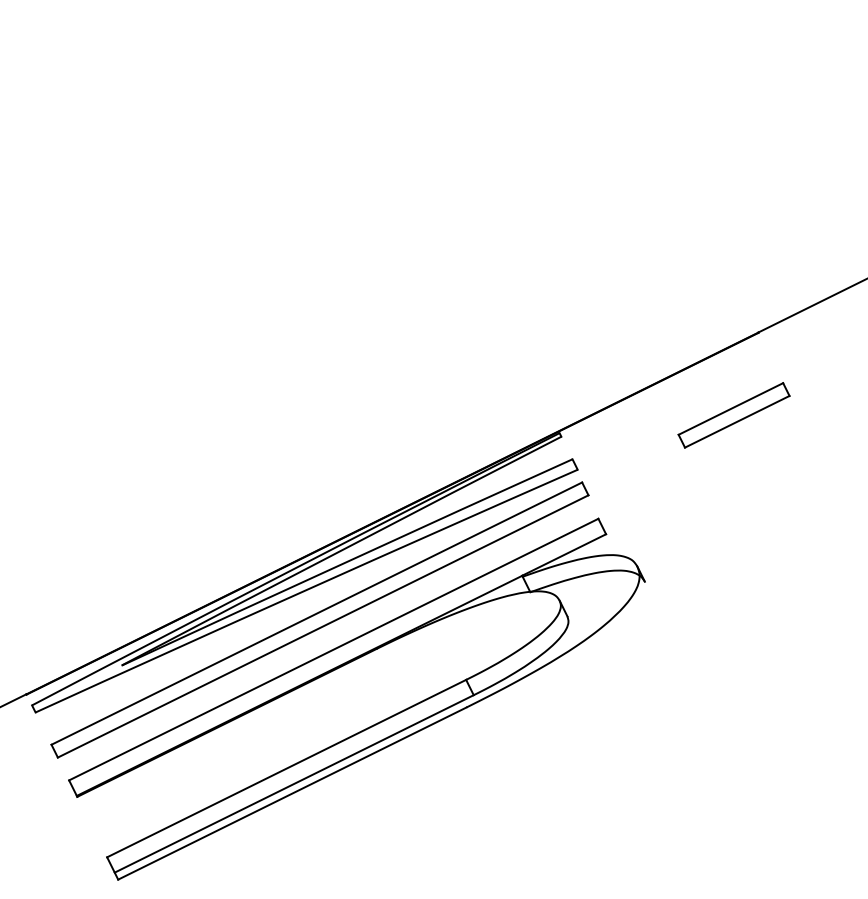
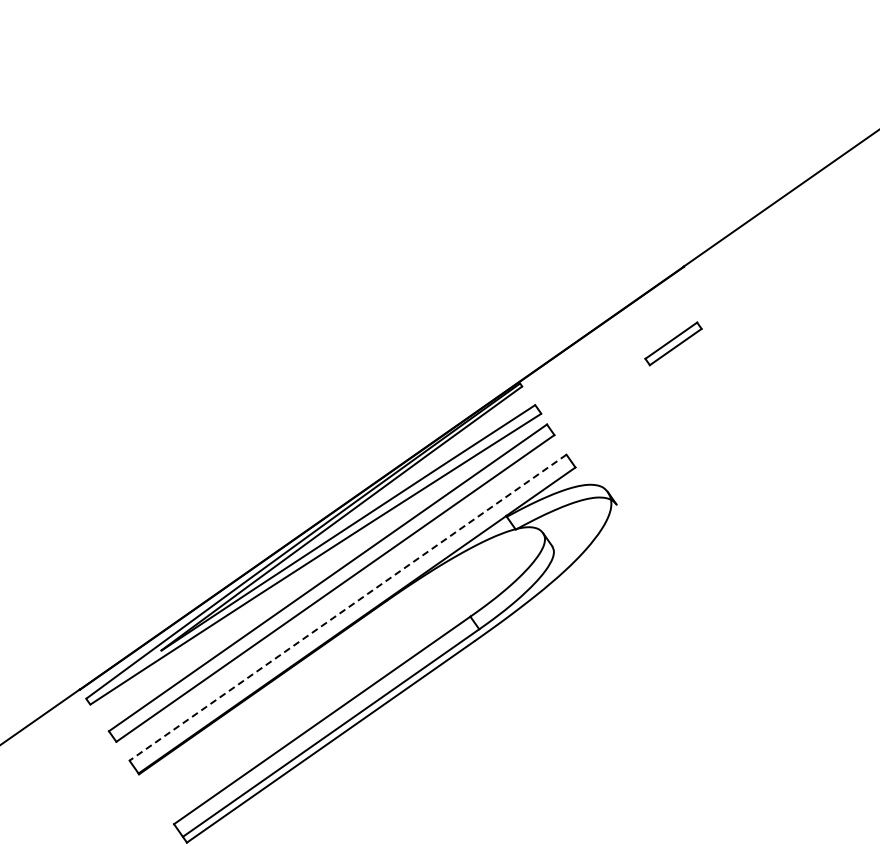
part: (734, 415) -> (673, 343), size x0.6
line: (334, 649) -> (348, 607), solid -> dashed

